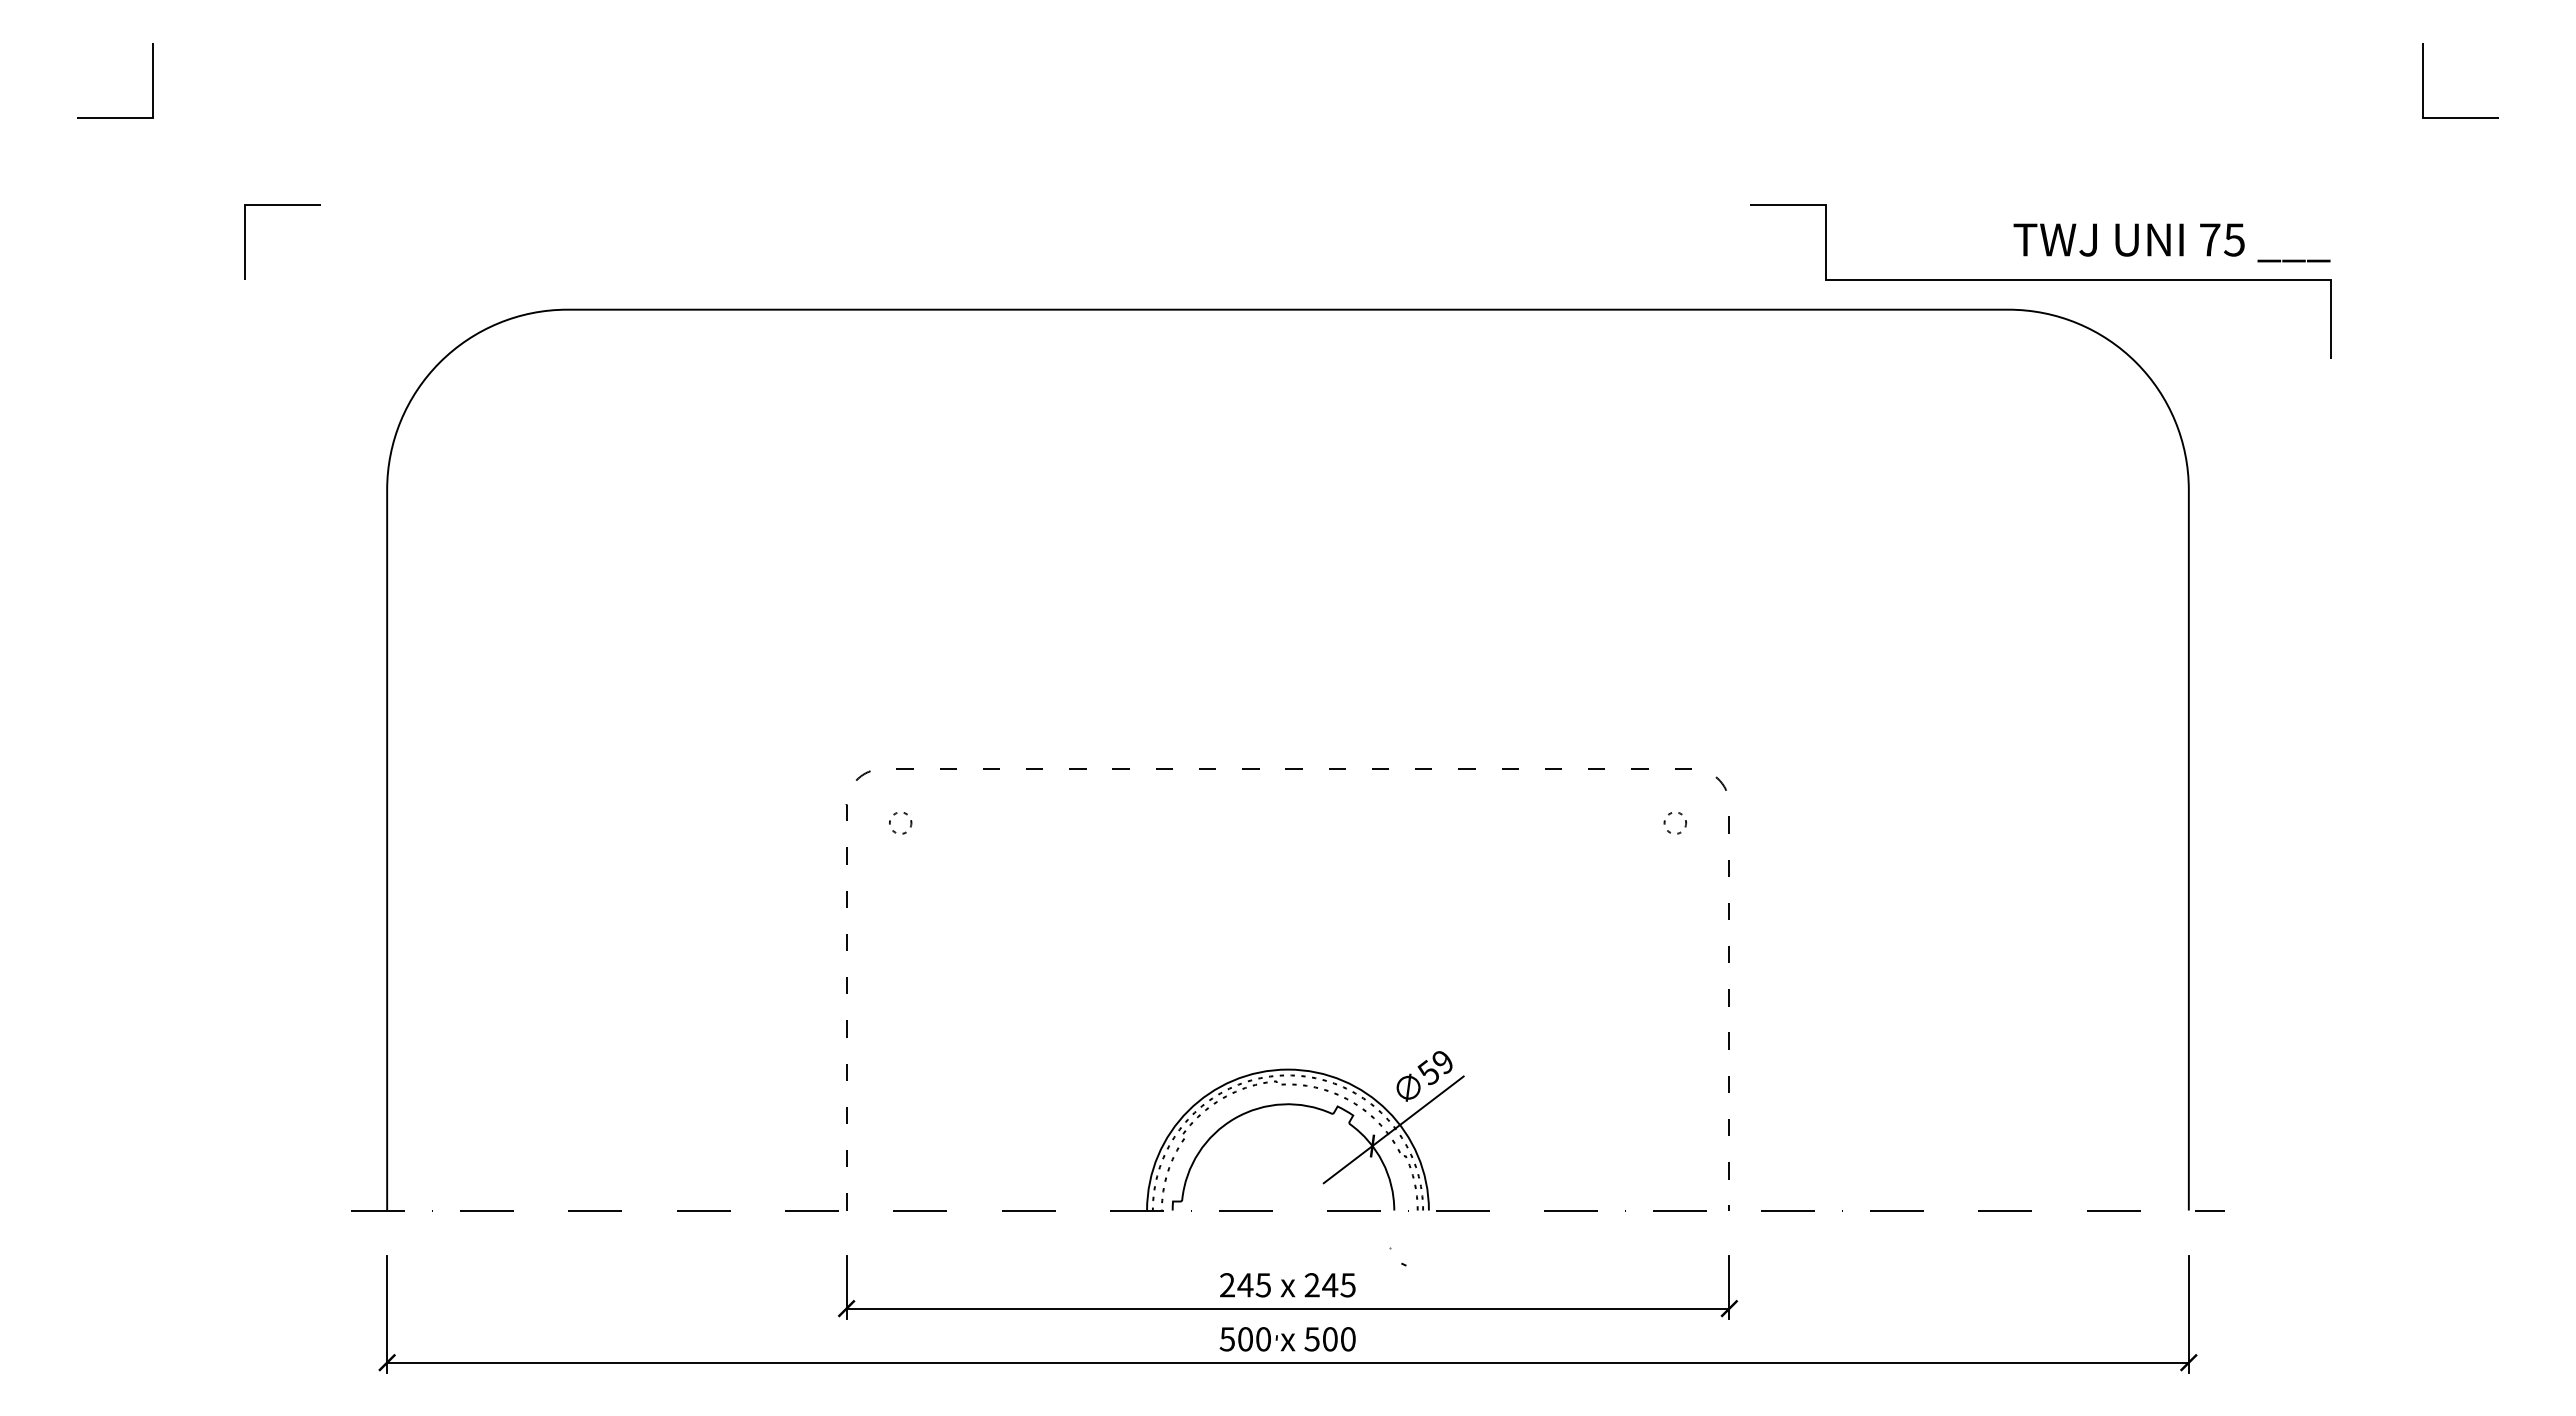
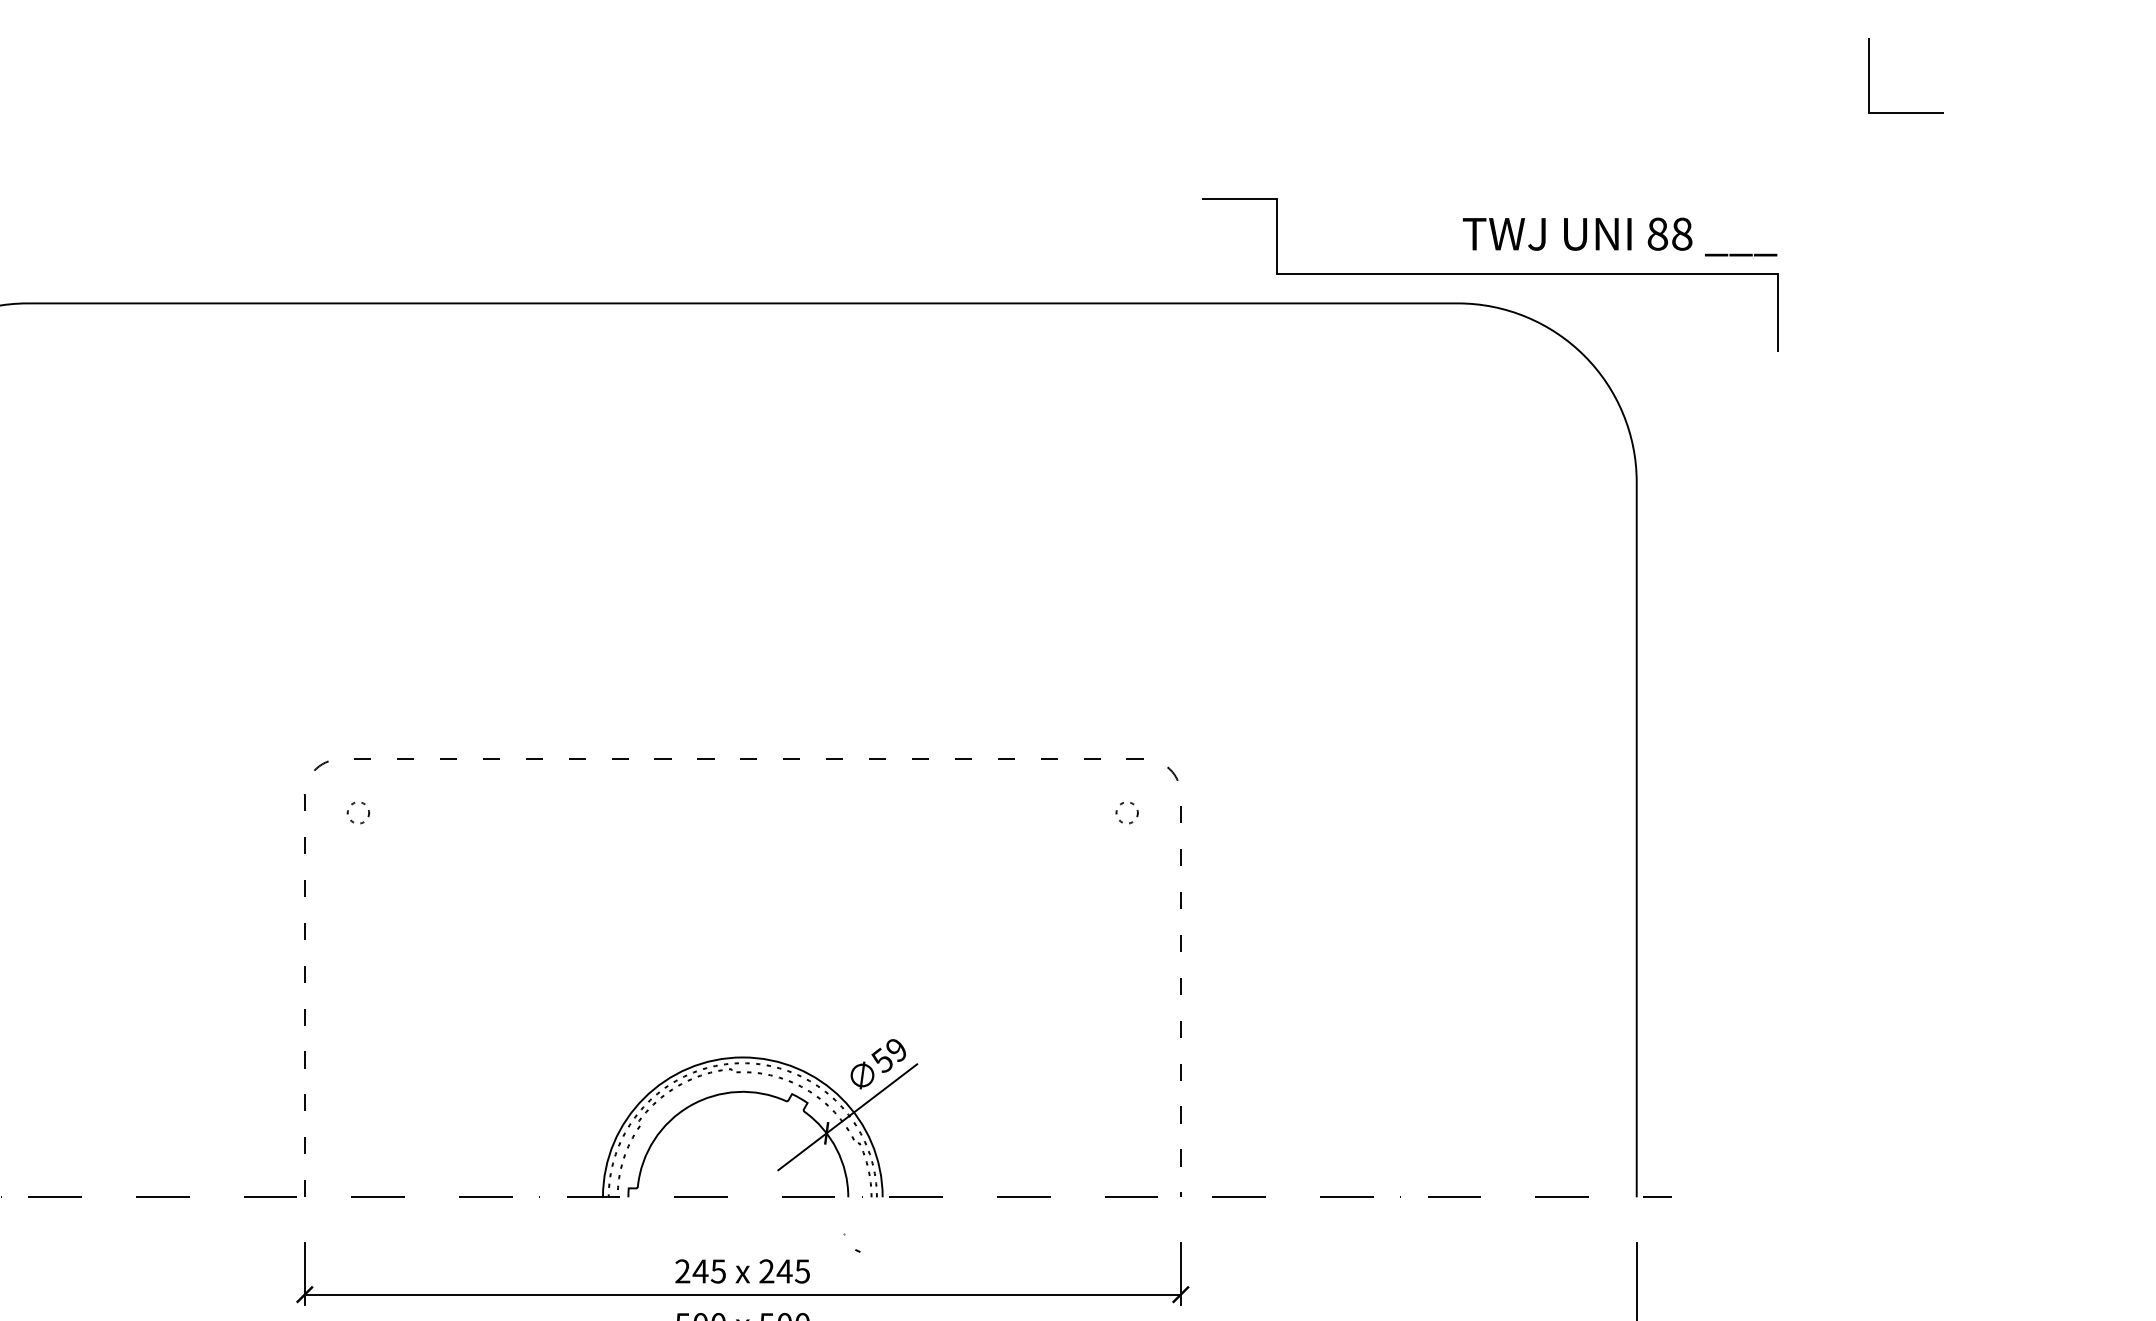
text: (2222, 239) -> (1670, 233), 75 -> 88

